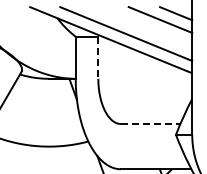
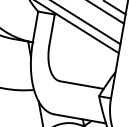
line: (98, 58) -> (52, 30), dashed -> solid
line: (150, 124) -> (81, 85), dashed -> solid

